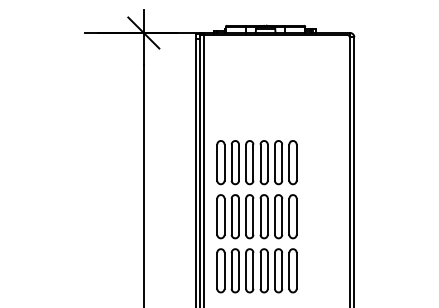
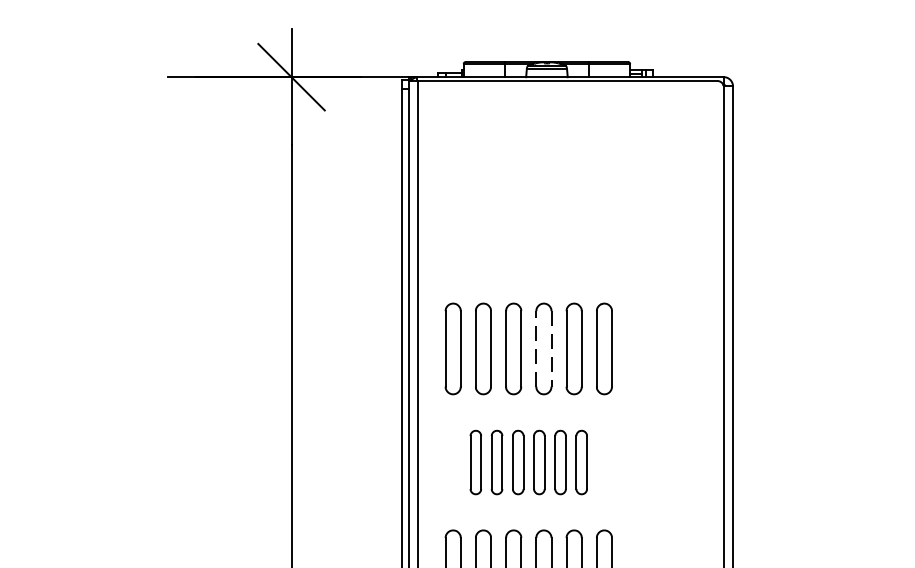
line: (260, 162) -> (536, 348), solid -> dashed
line: (267, 163) -> (550, 350), solid -> dashed
part: (256, 216) -> (527, 461), size x0.7

